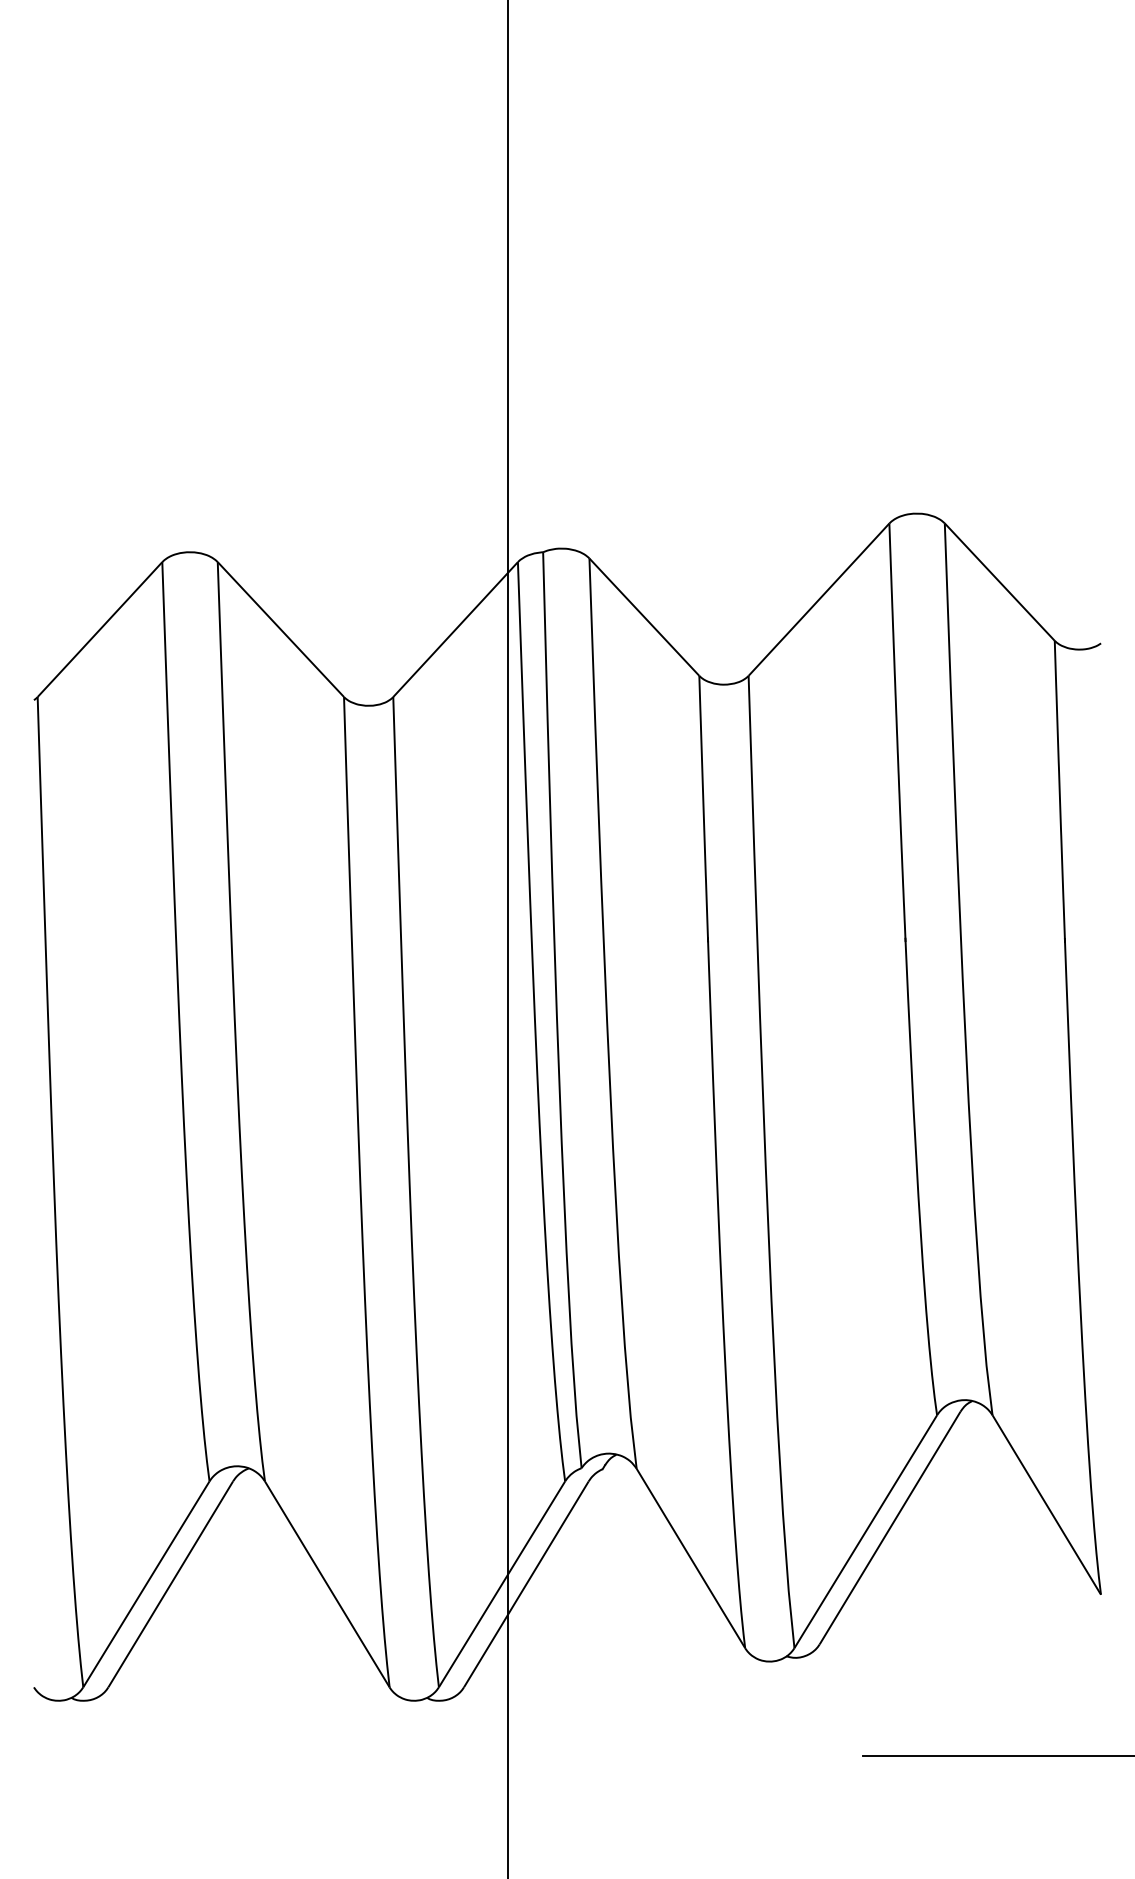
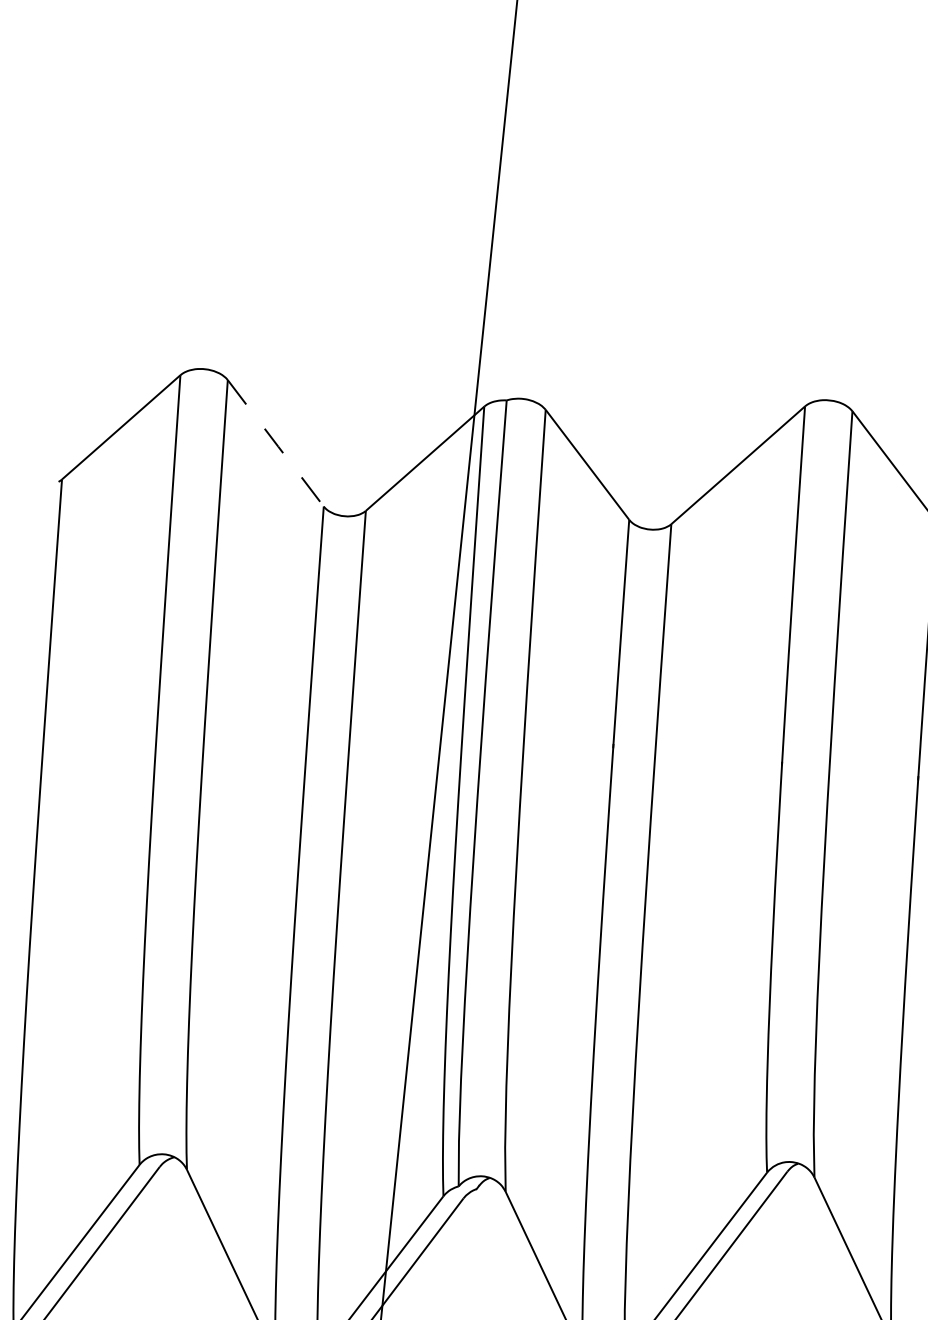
line: (280, 629) -> (275, 443), solid -> dashed

